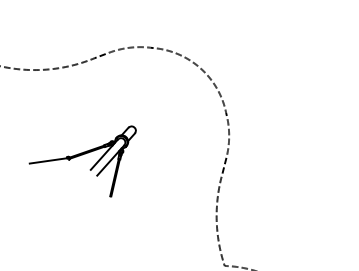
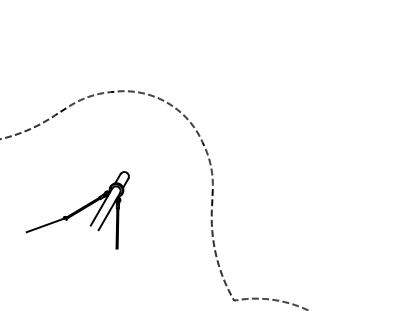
part: (81, 153) -> (77, 210), moved

